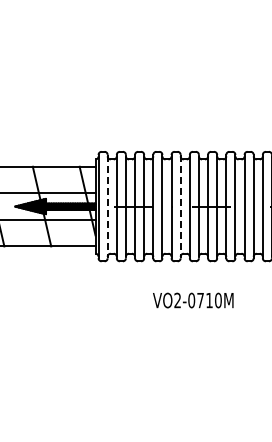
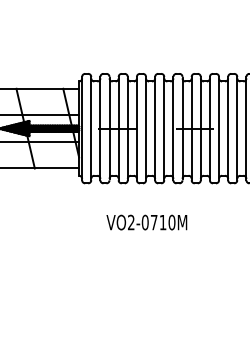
line: (107, 206) -> (91, 128), dashed -> solid
line: (180, 206) -> (164, 128), dashed -> solid
text: (193, 300) -> (147, 222), moved

